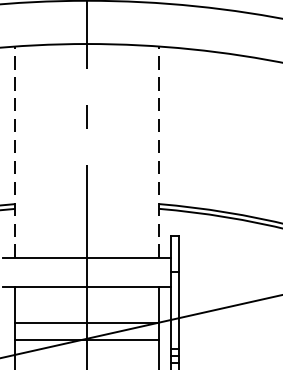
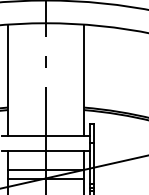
line: (16, 152) -> (8, 80), dashed -> solid
line: (158, 152) -> (83, 80), dashed -> solid

